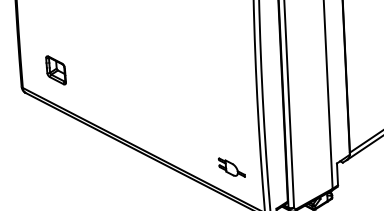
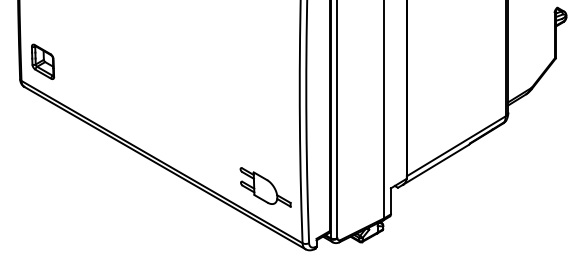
part: (56, 70) -> (43, 61), moved
part: (231, 167) -> (265, 187), size x1.67

